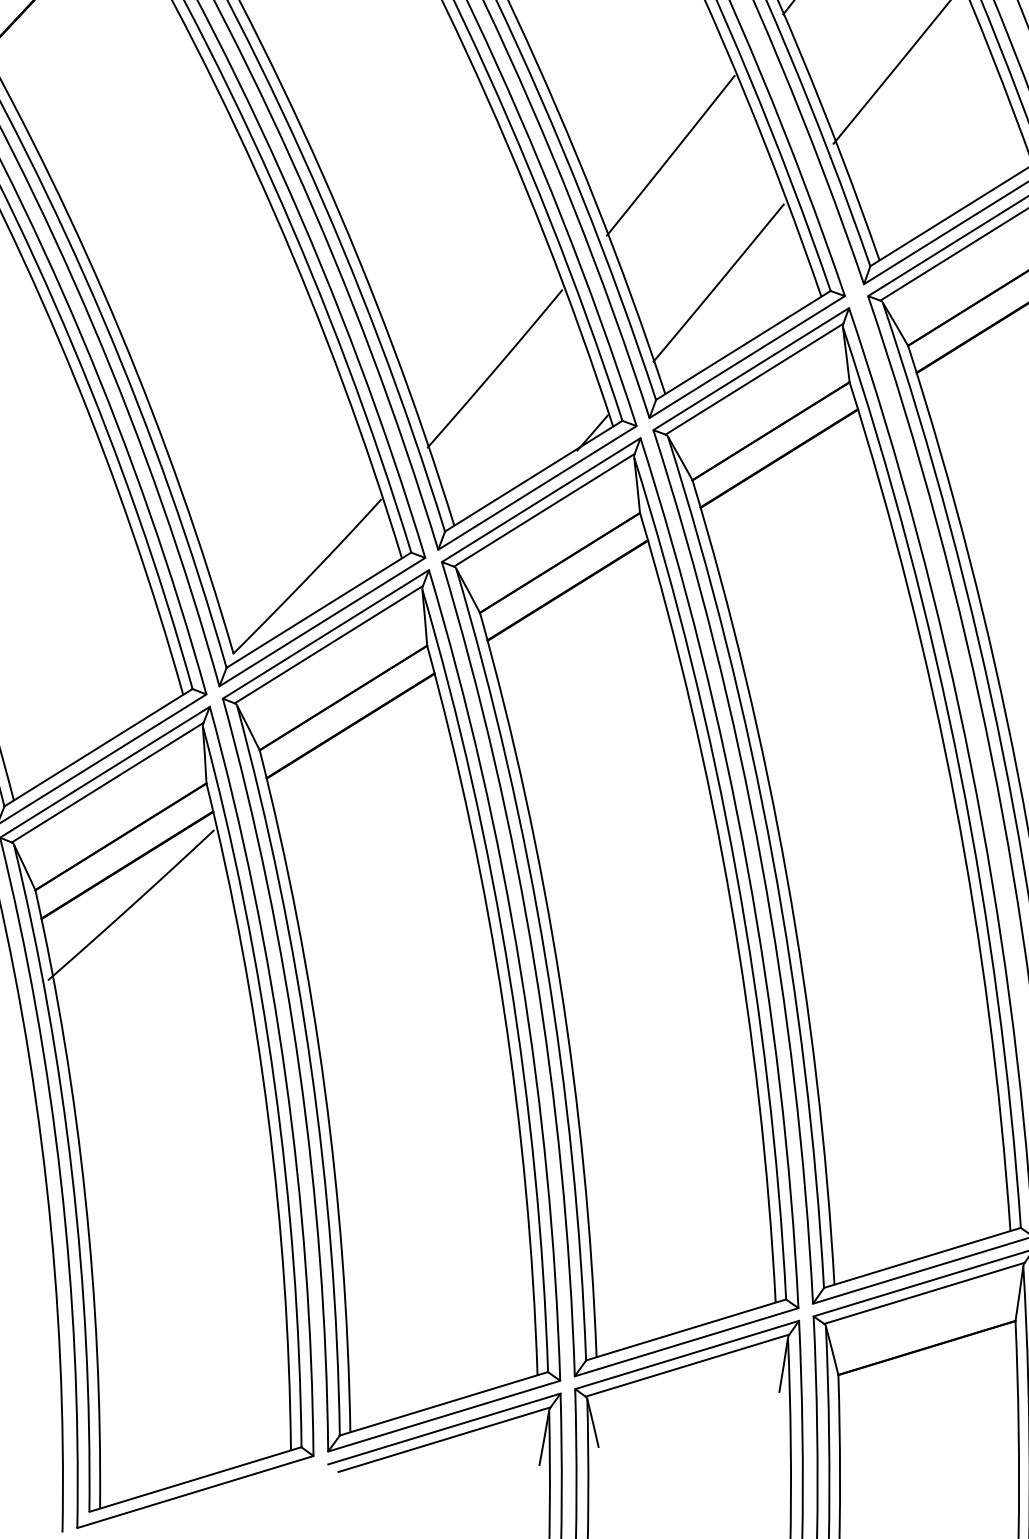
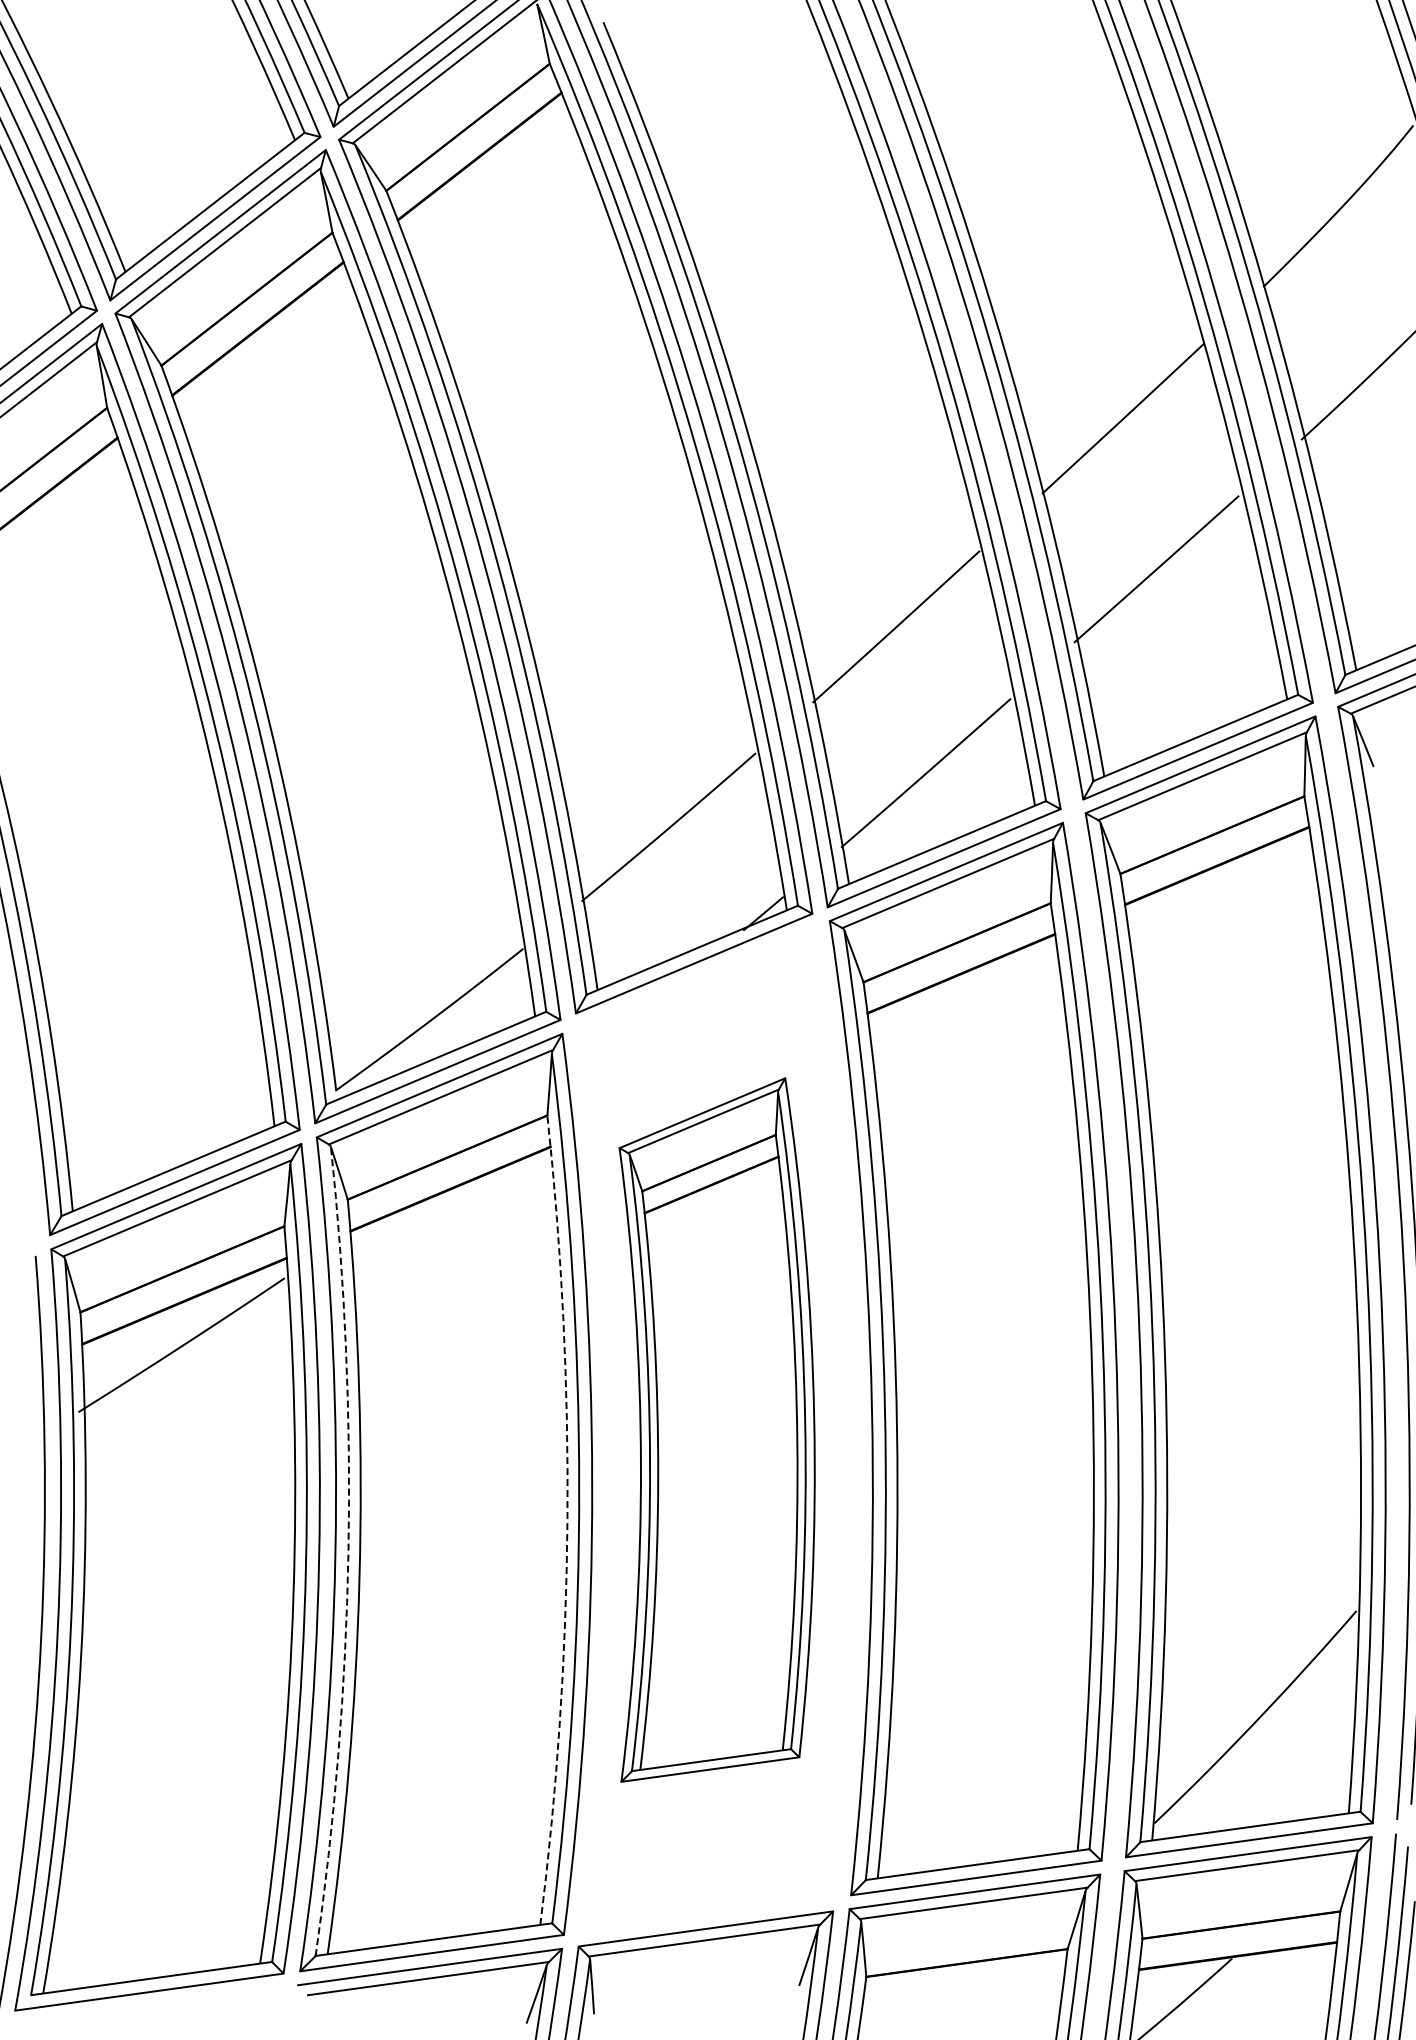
part: (624, 903) -> (716, 1429), size x0.7
arc: (503, 1007) -> (567, 1520), solid -> dashed
arc: (311, 1066) -> (348, 1551), solid -> dashed

